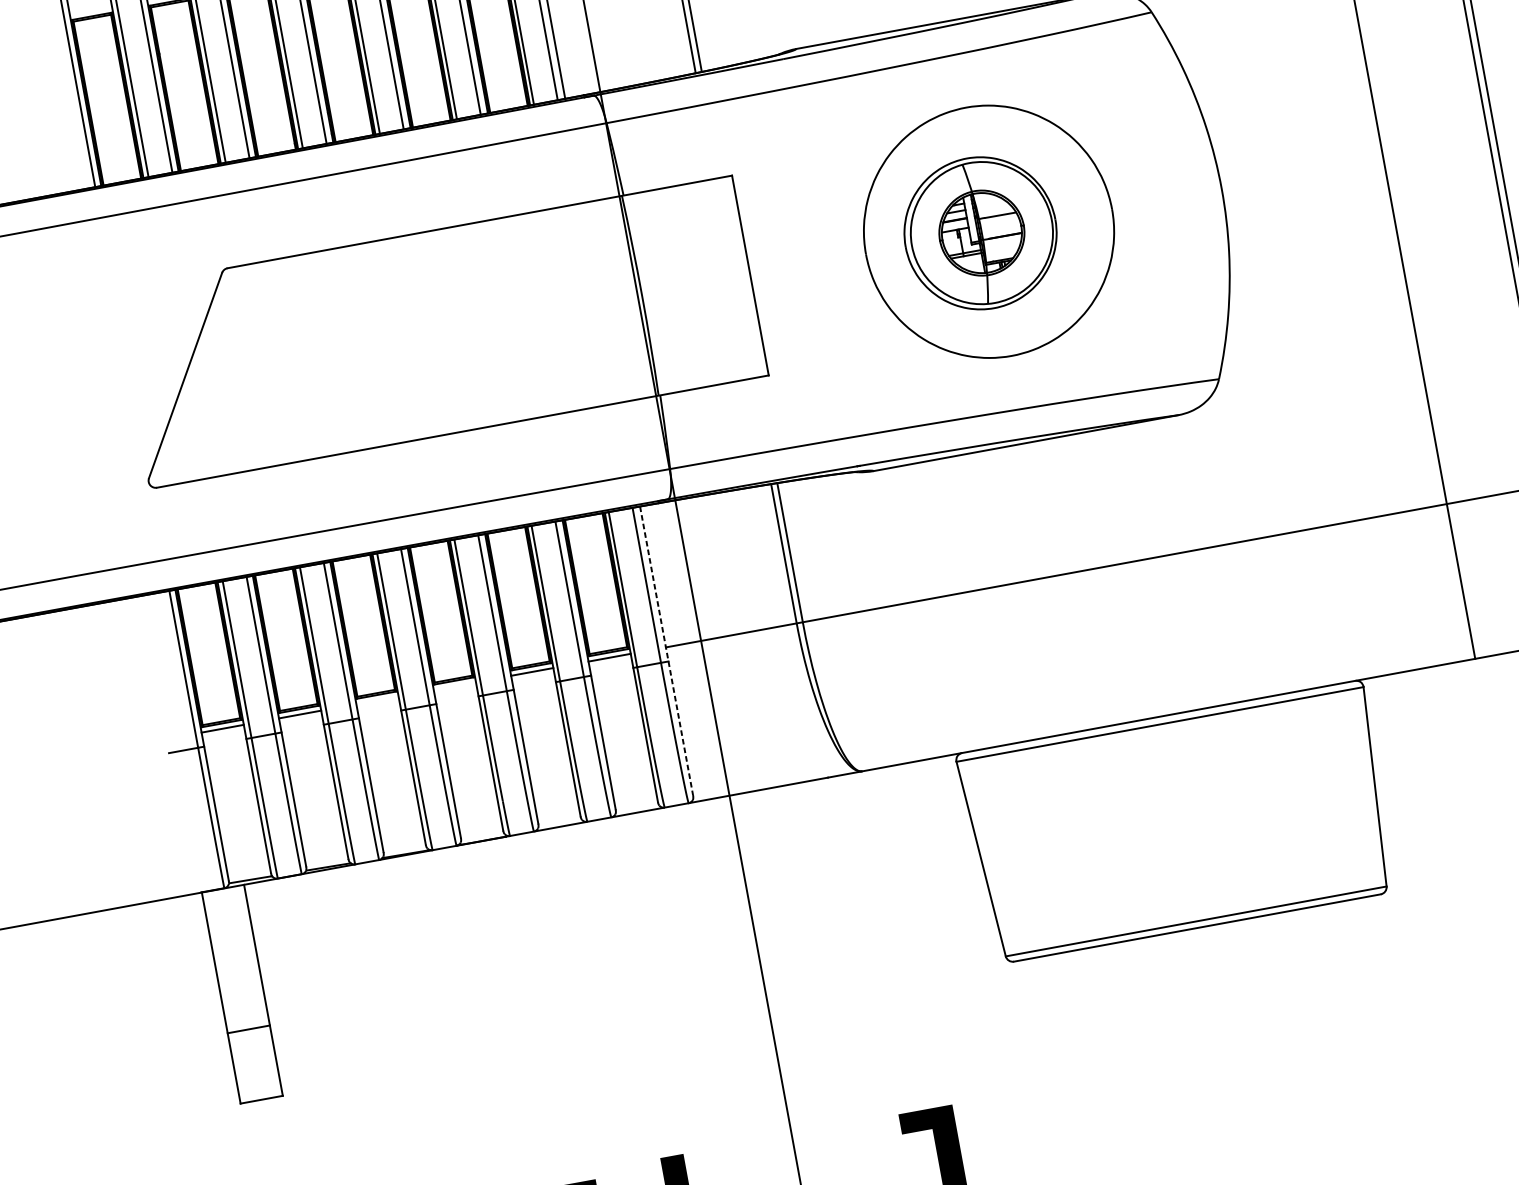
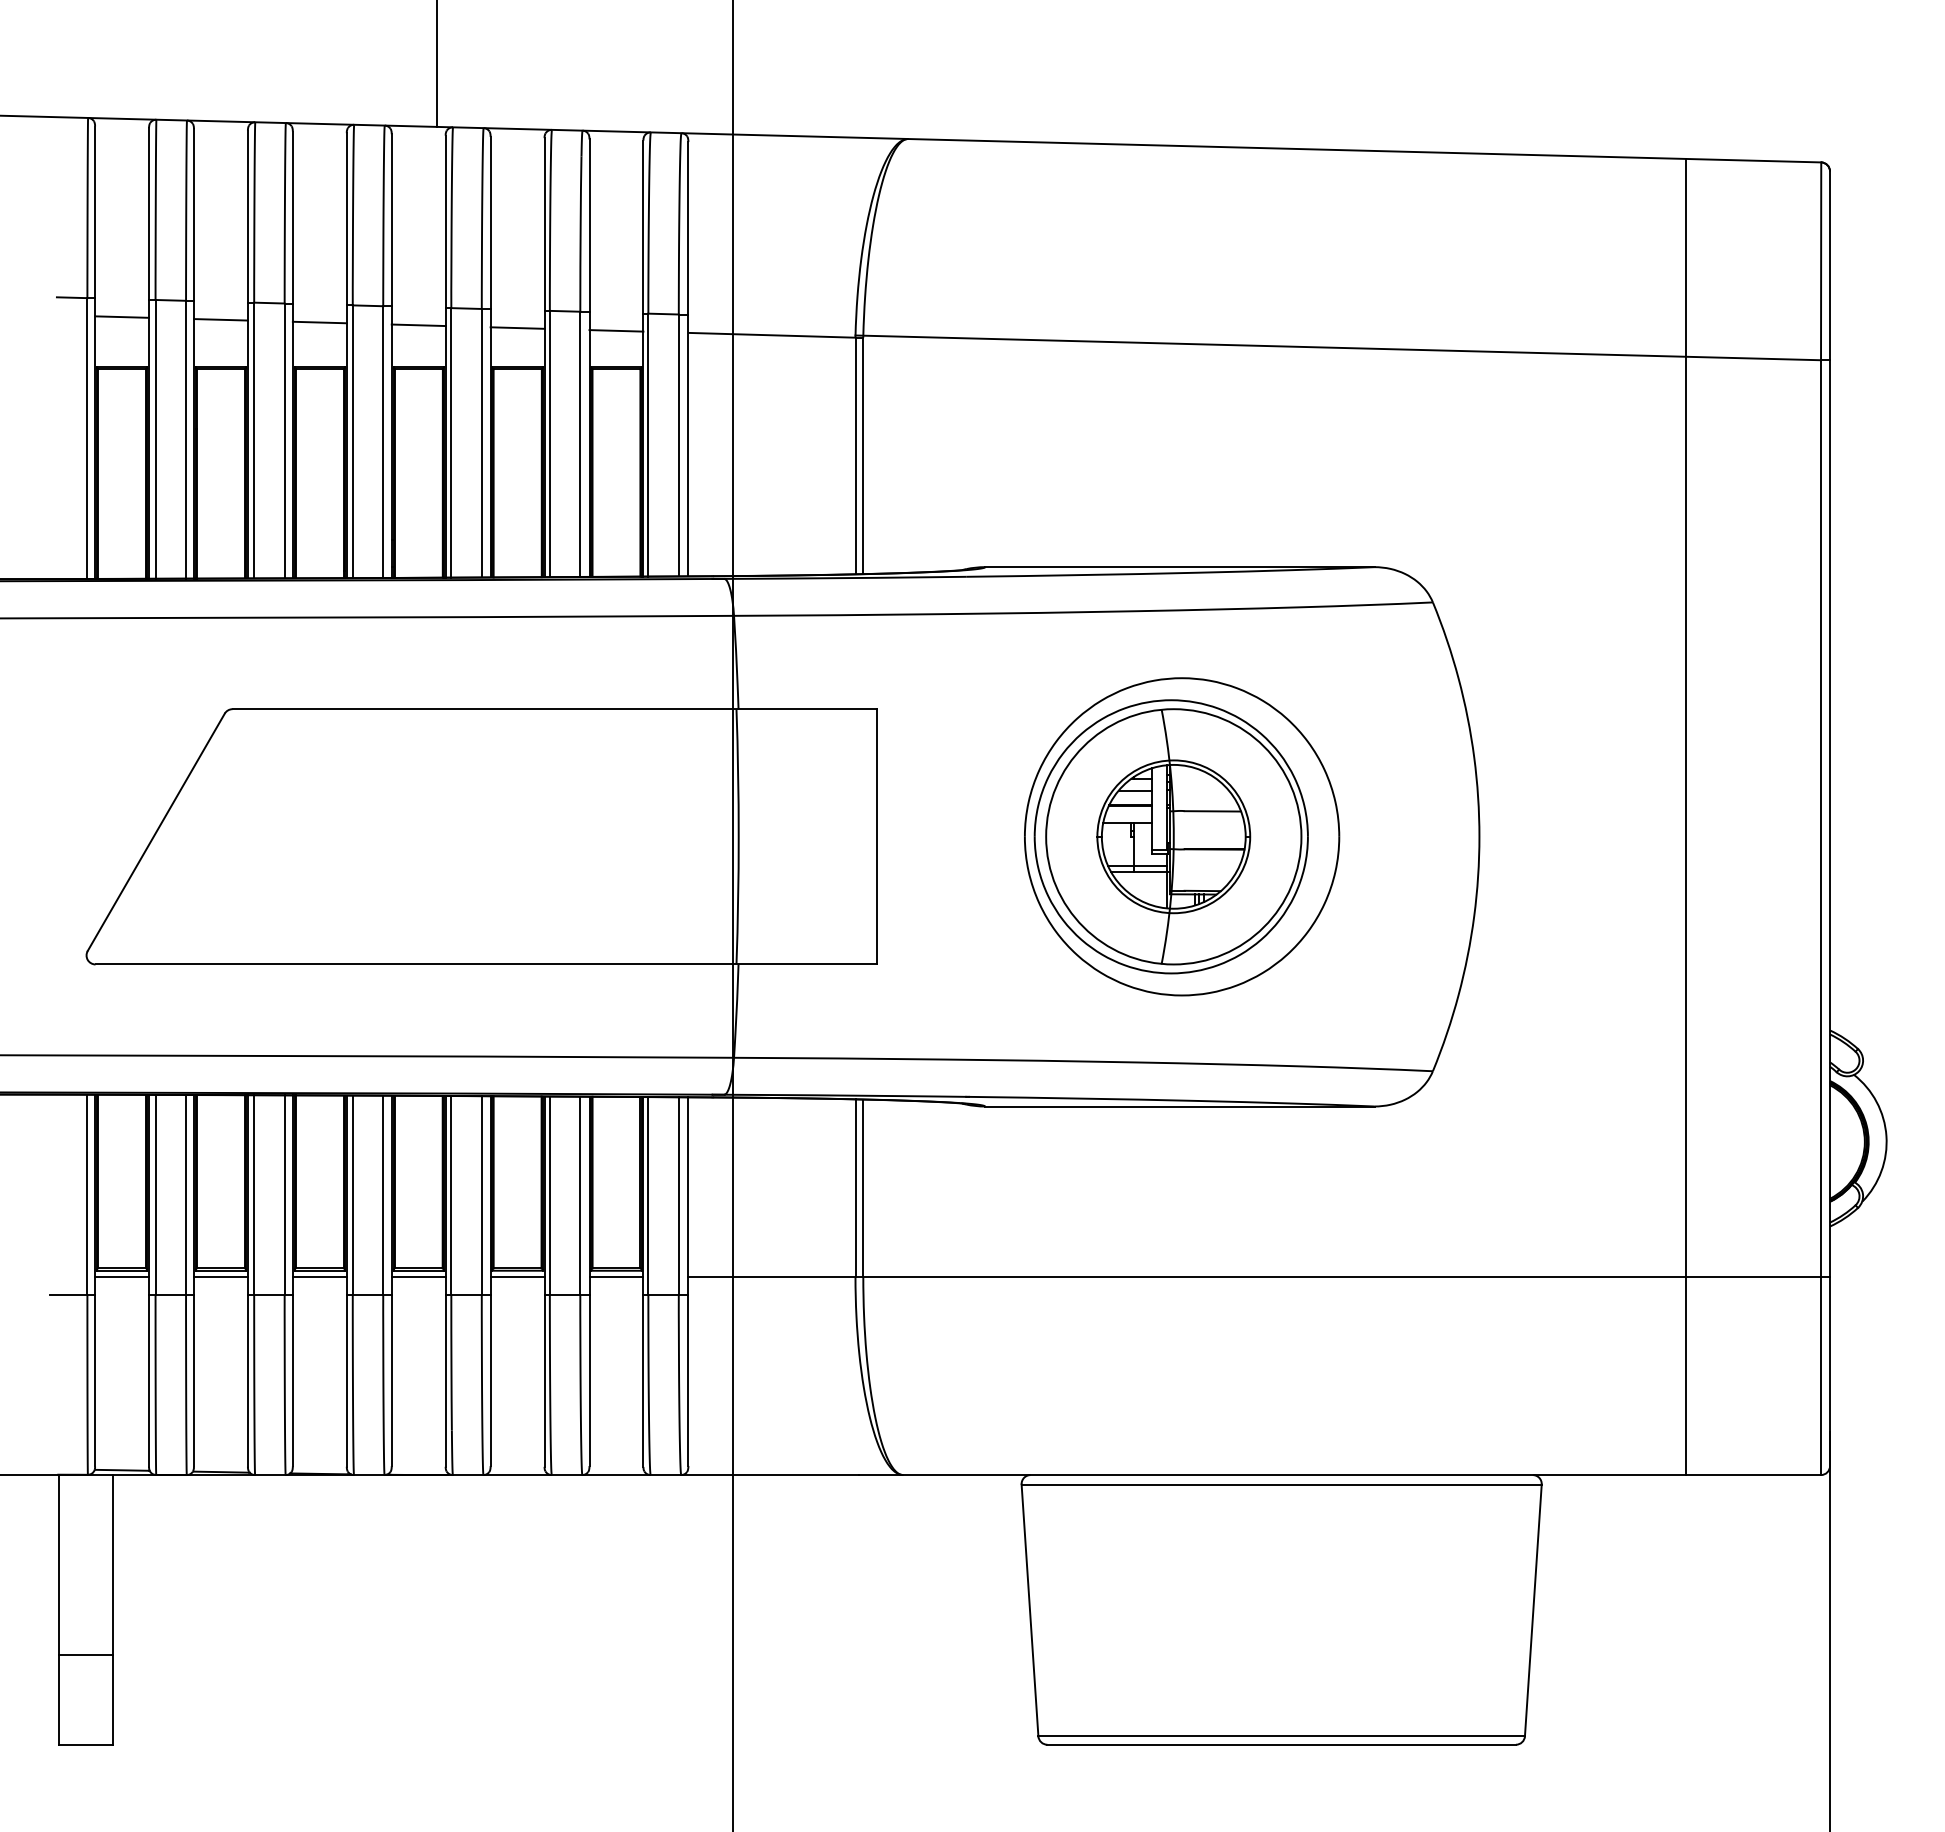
part: (979, 233) -> (1170, 836), size x1.43
line: (666, 651) -> (688, 1282), dashed -> solid
line: (454, 686) -> (418, 1277), added
line: (377, 700) -> (319, 1277), added

